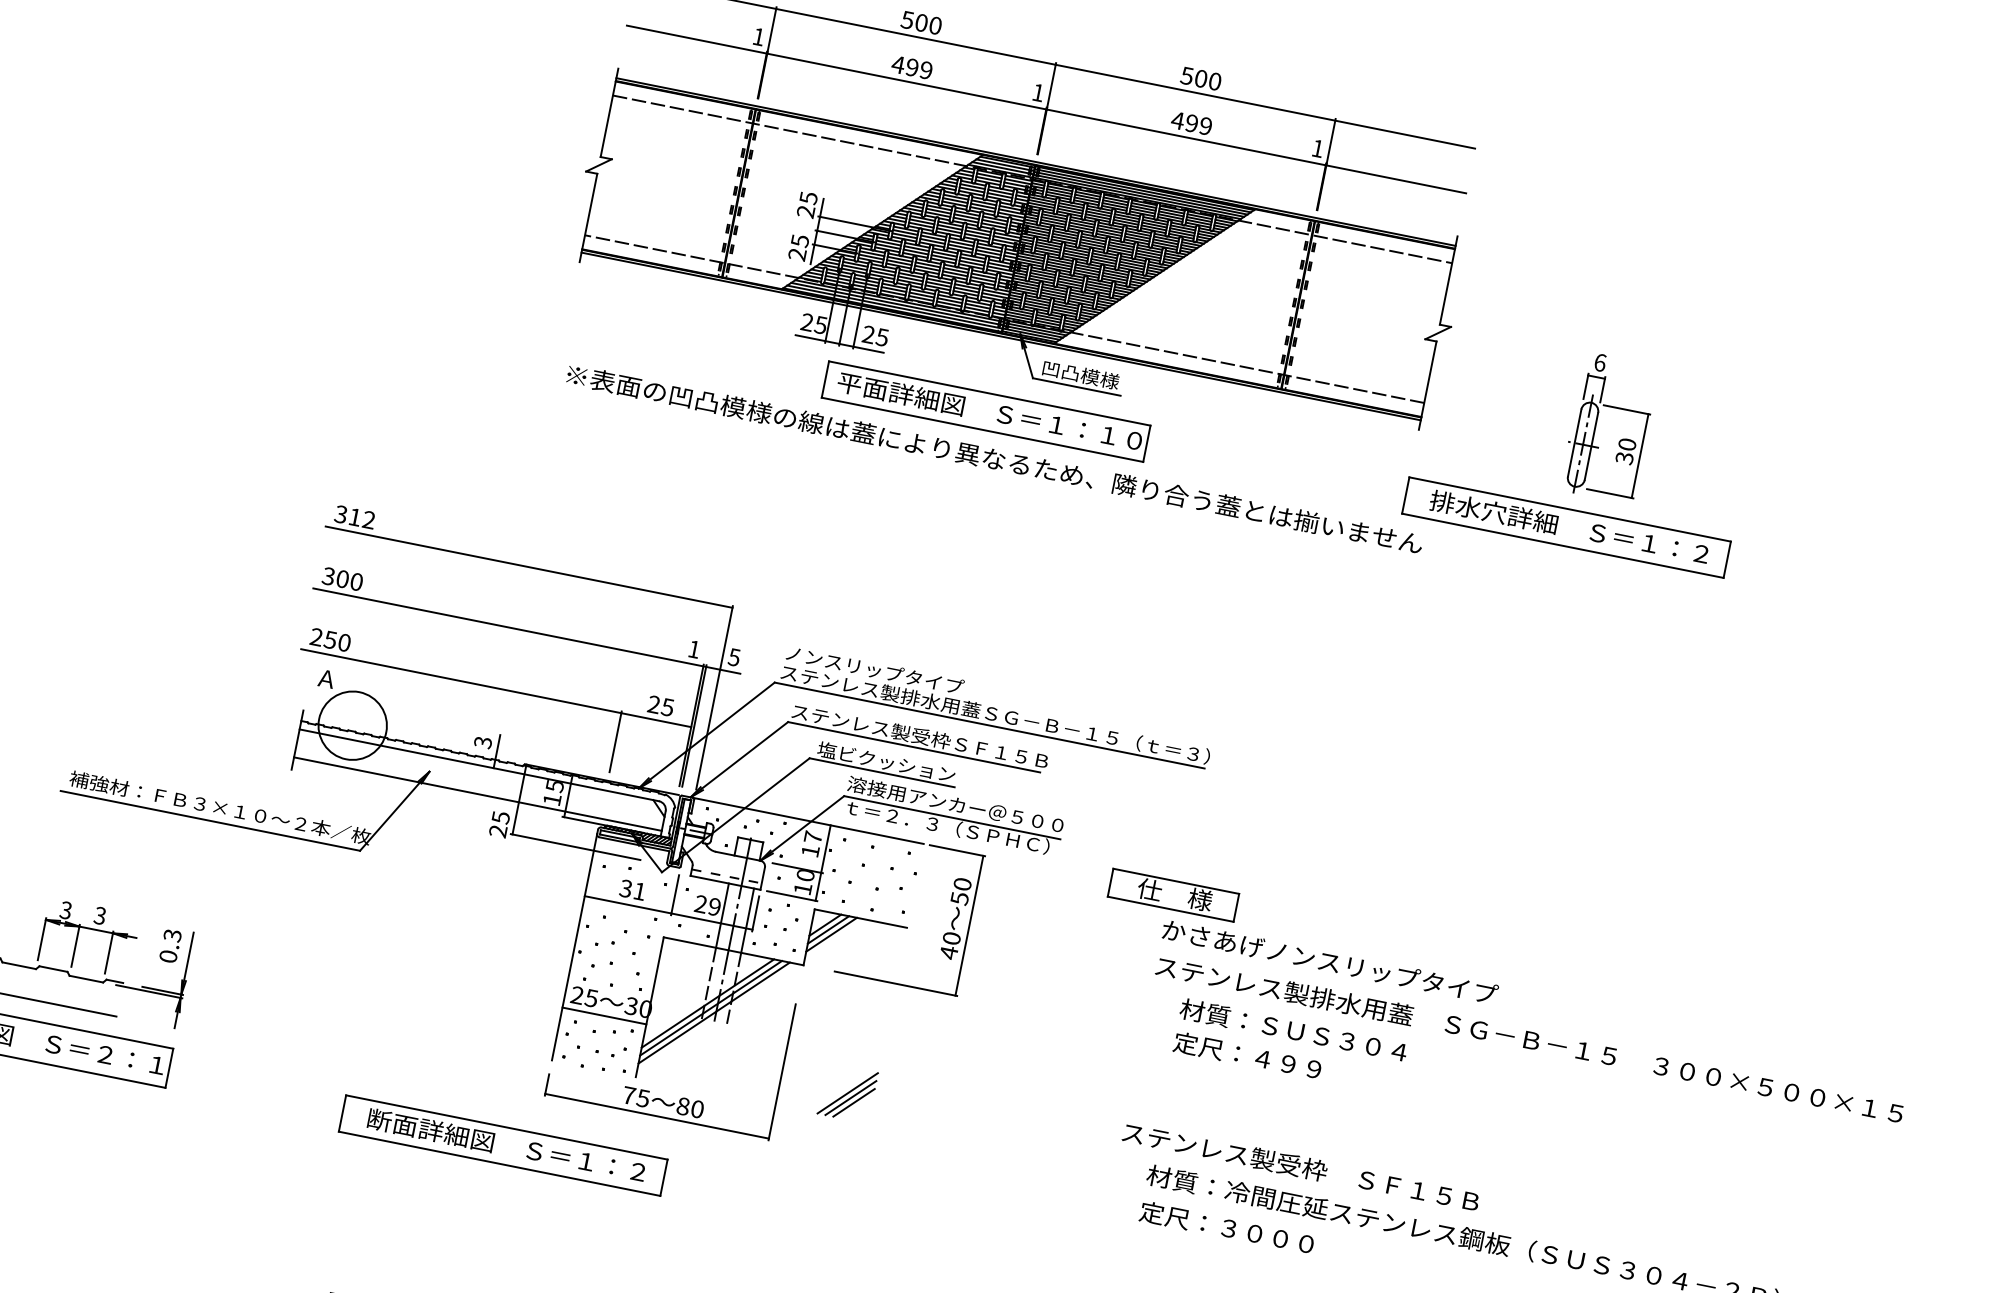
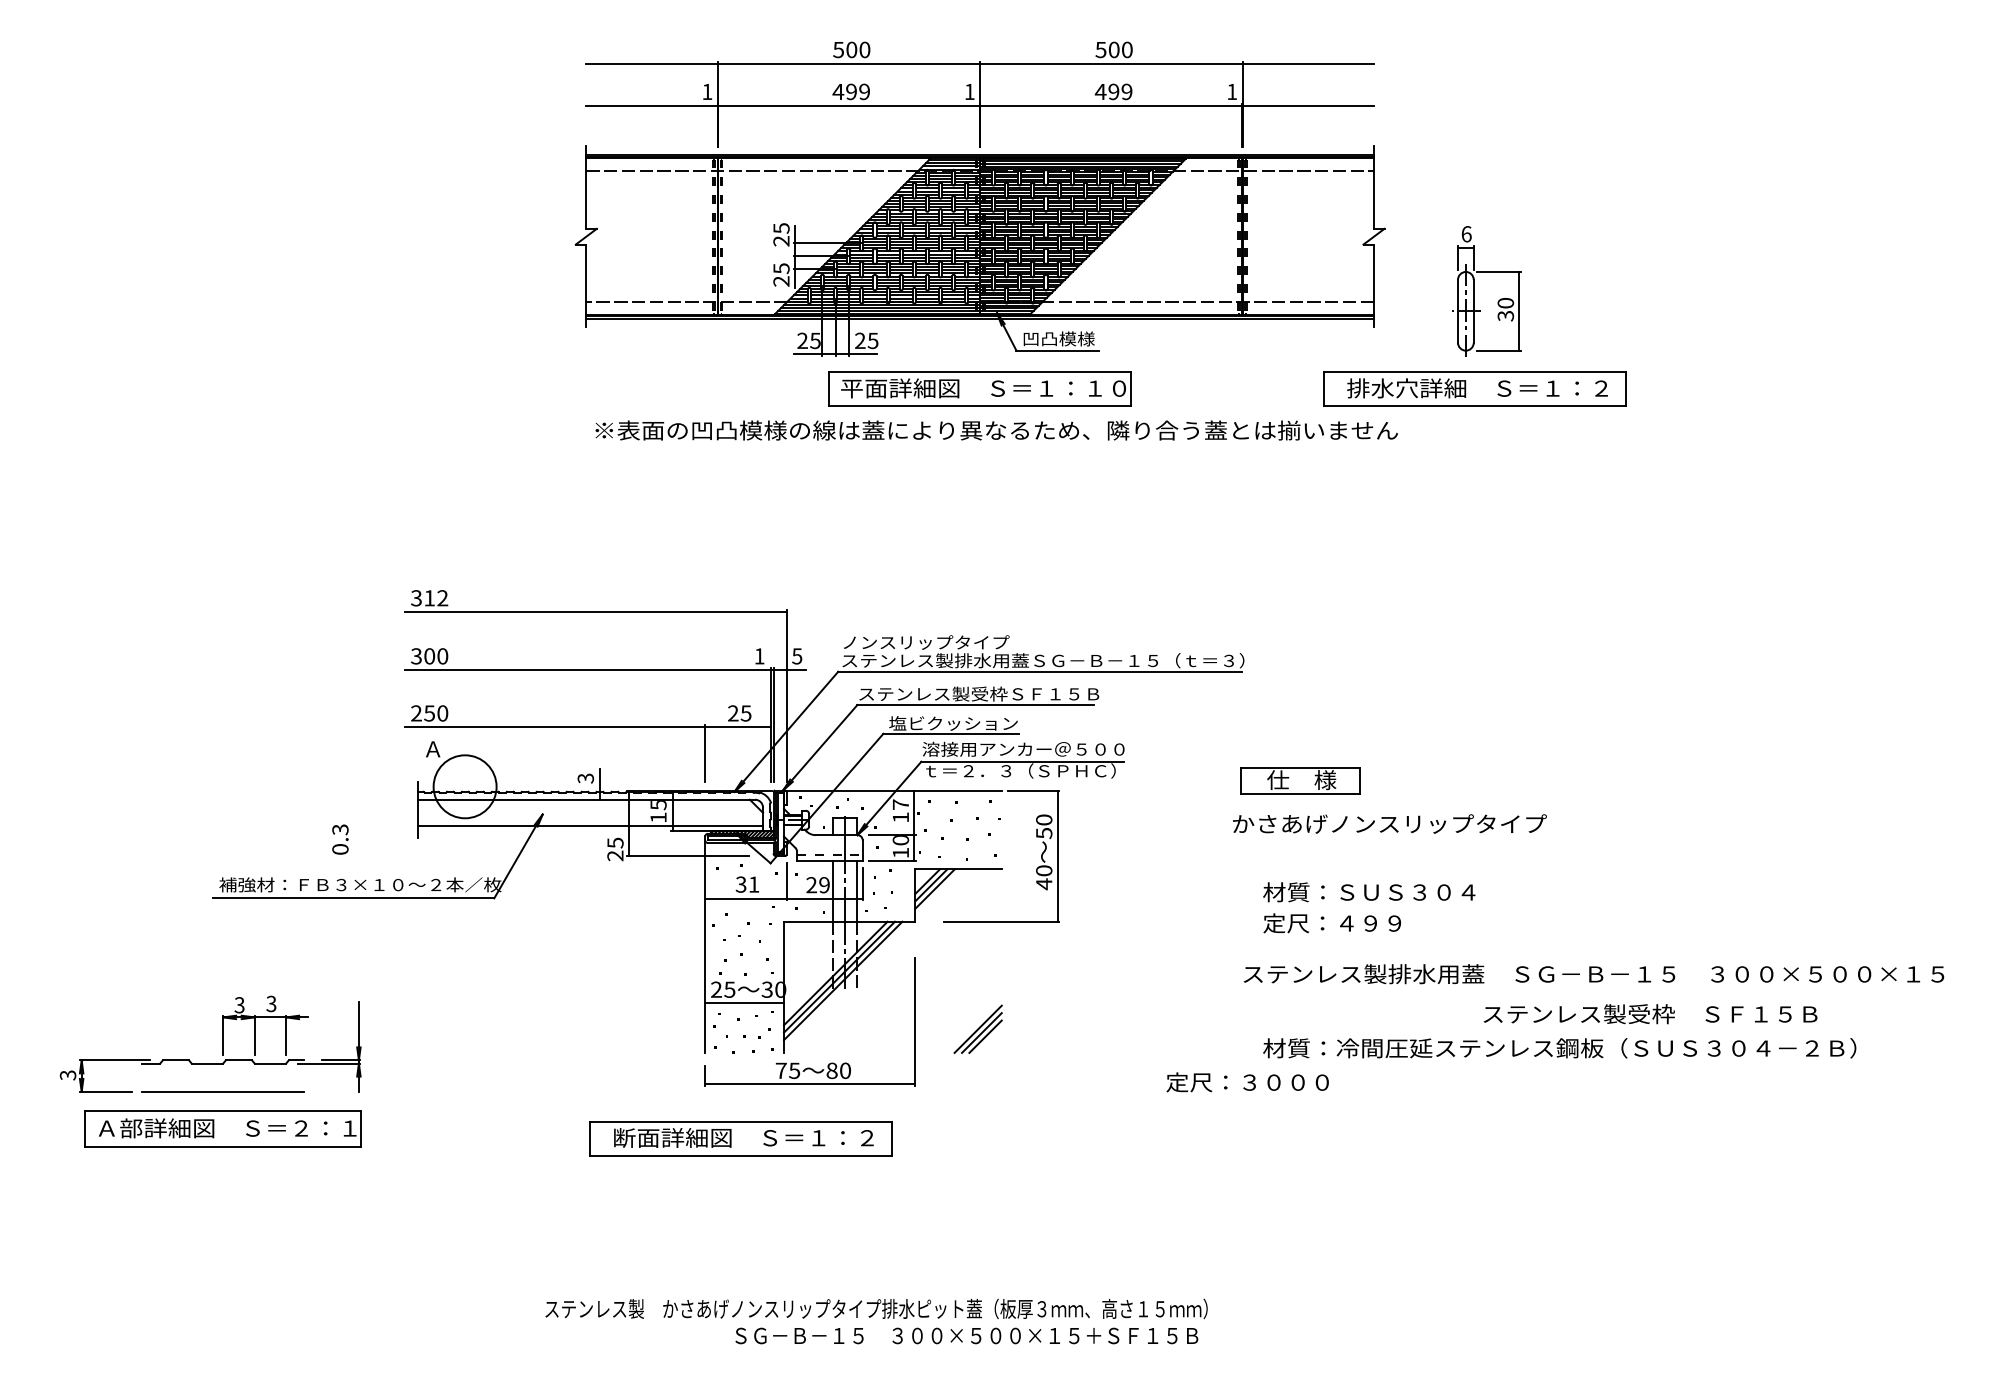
part: (1596, 425) -> (1474, 291), moved
part: (1566, 526) -> (1474, 388), moved
part: (1173, 894) -> (1300, 780), moved
text: (170, 946) -> (340, 839), moved
text: (1529, 1040) -> (1593, 974), moved
part: (503, 1145) -> (740, 1138), moved
text: (1300, 1167) -> (1650, 1014), moved
text: (1226, 1227) -> (1247, 1082), moved

